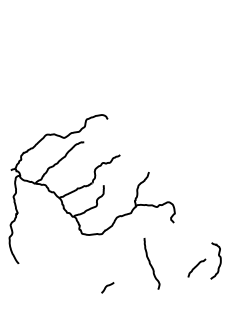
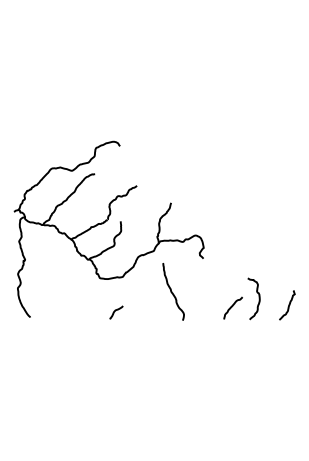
curve: (150, 263) -> (172, 291), moved
curve: (107, 286) -> (115, 311), moved

